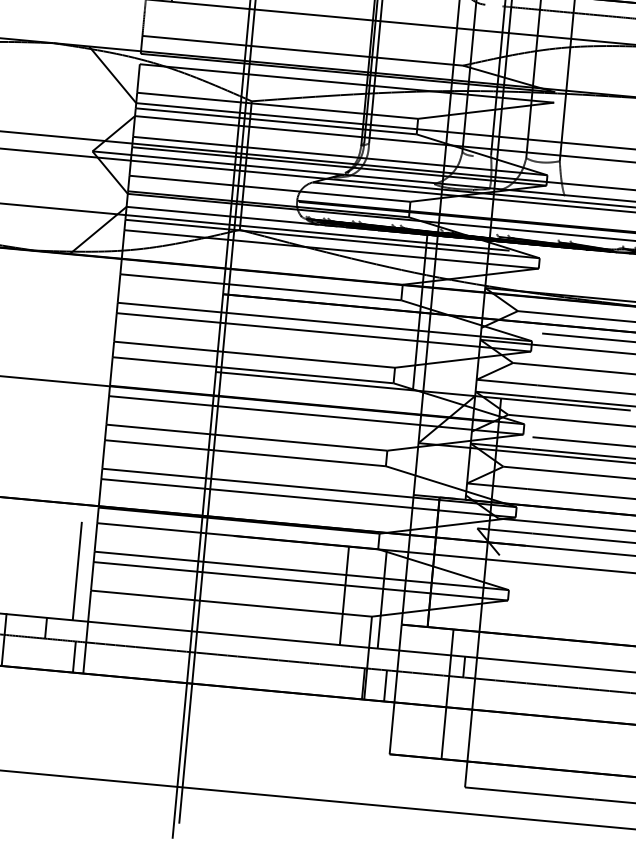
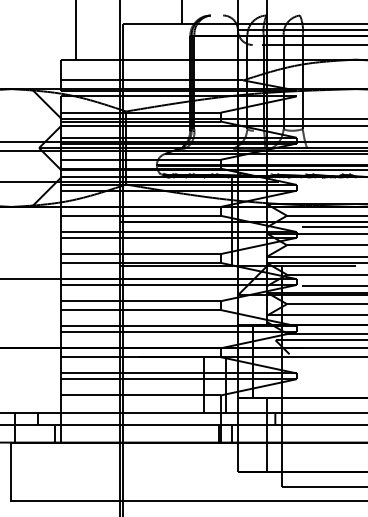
line: (77, 571) -> (52, 385), removed

